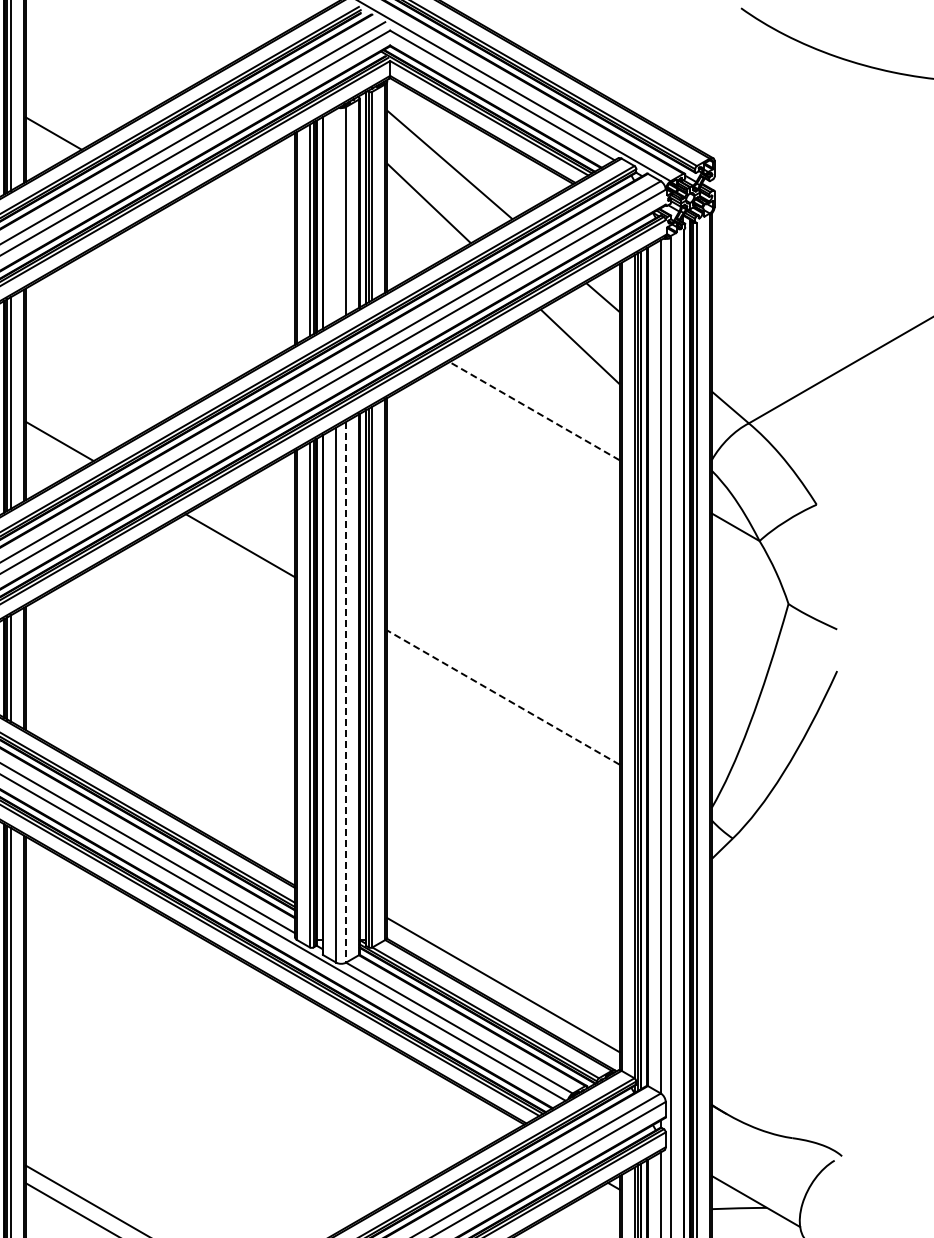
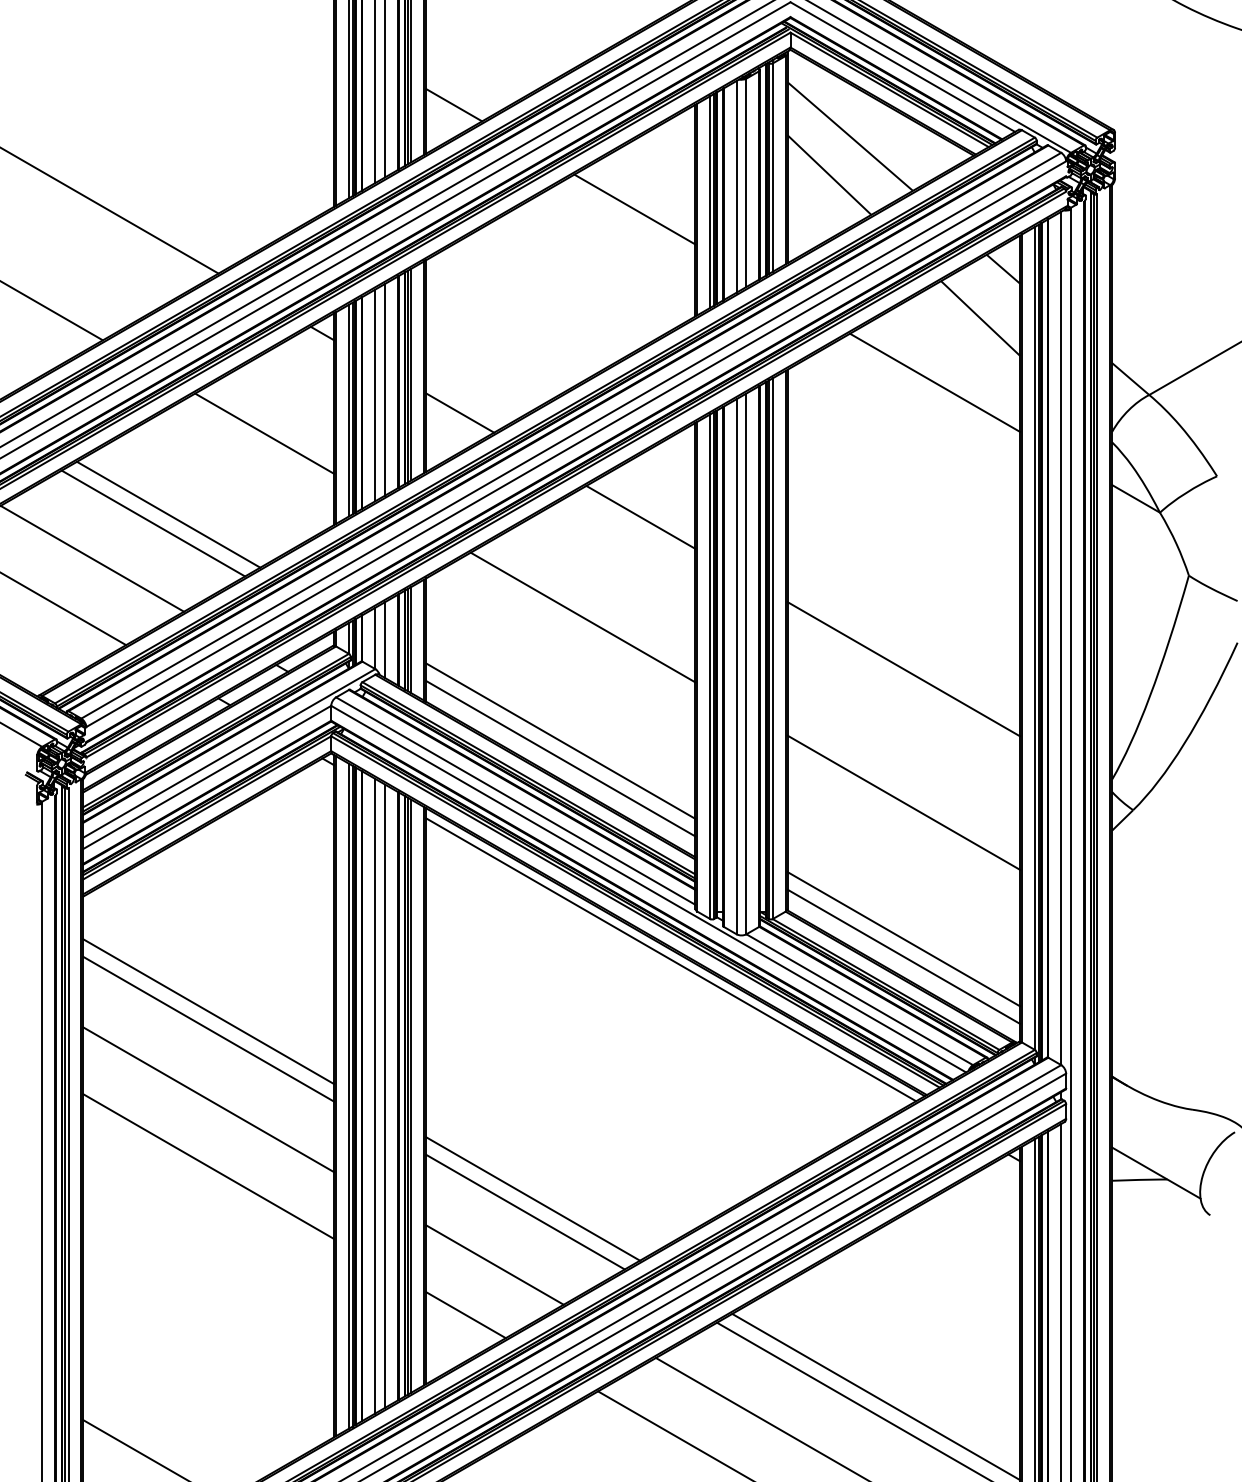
line: (336, 214) -> (736, 186), added
line: (234, 237) -> (634, 209), added
line: (534, 410) -> (934, 382), dashed -> solid
line: (182, 645) -> (582, 617), added
line: (346, 692) -> (746, 664), dashed -> solid
line: (503, 696) -> (903, 668), dashed -> solid
line: (160, 768) -> (560, 740), added
line: (160, 786) -> (560, 758), added
line: (503, 830) -> (903, 802), added
line: (503, 967) -> (903, 939), added
line: (271, 987) -> (671, 959), added

